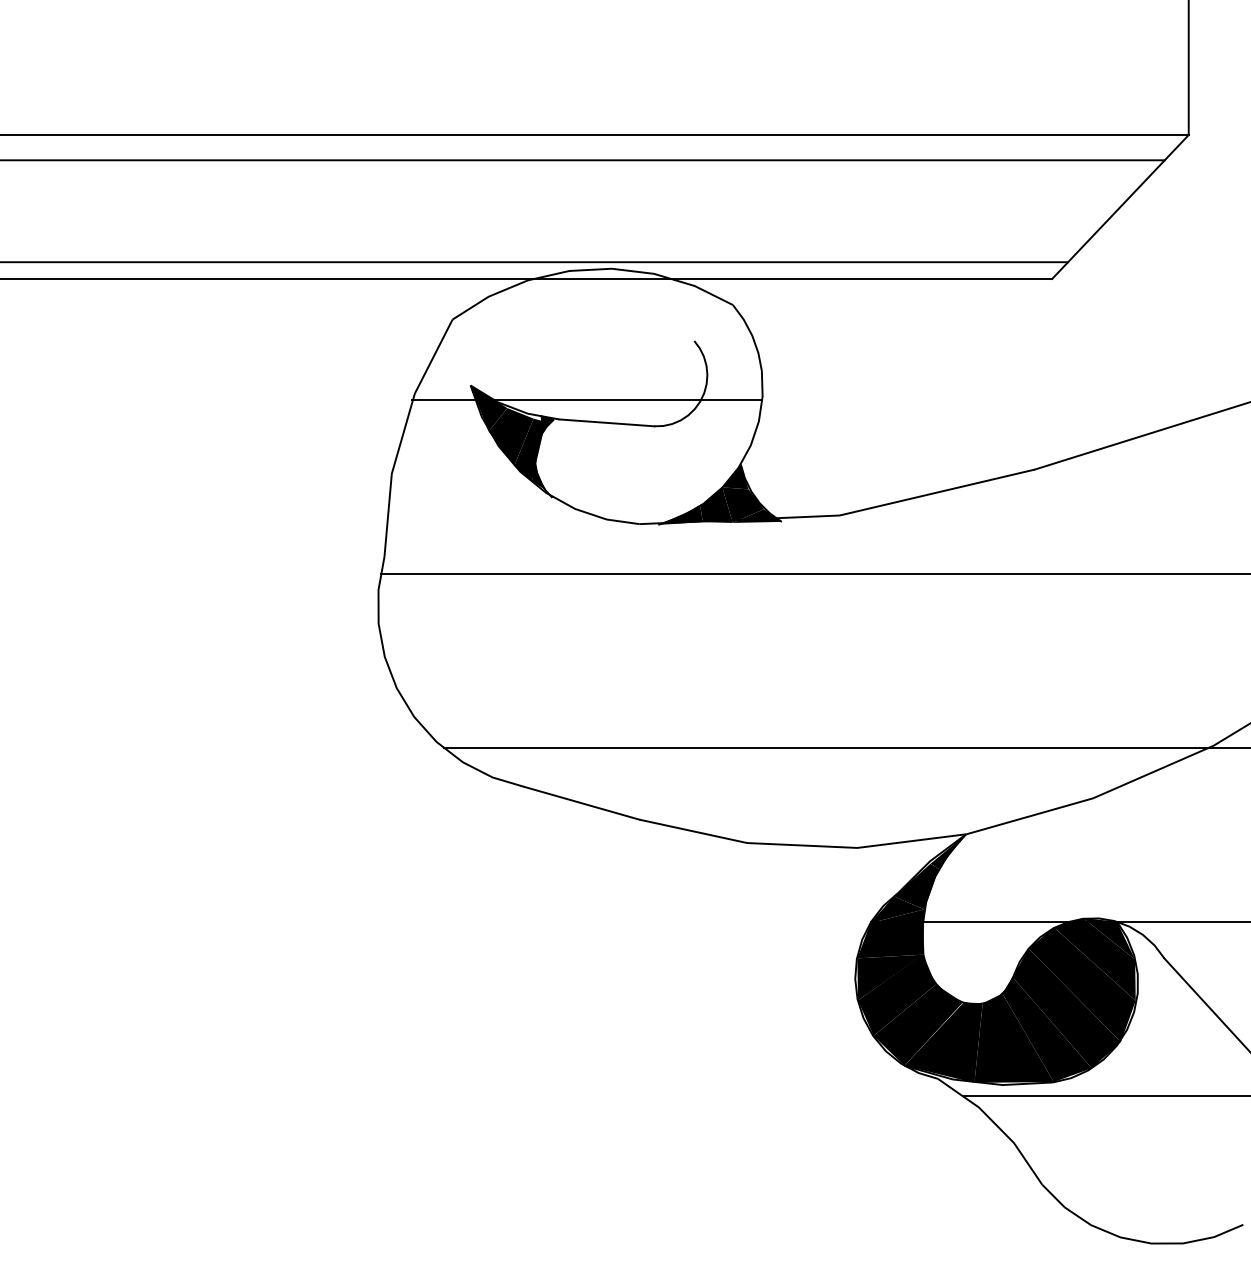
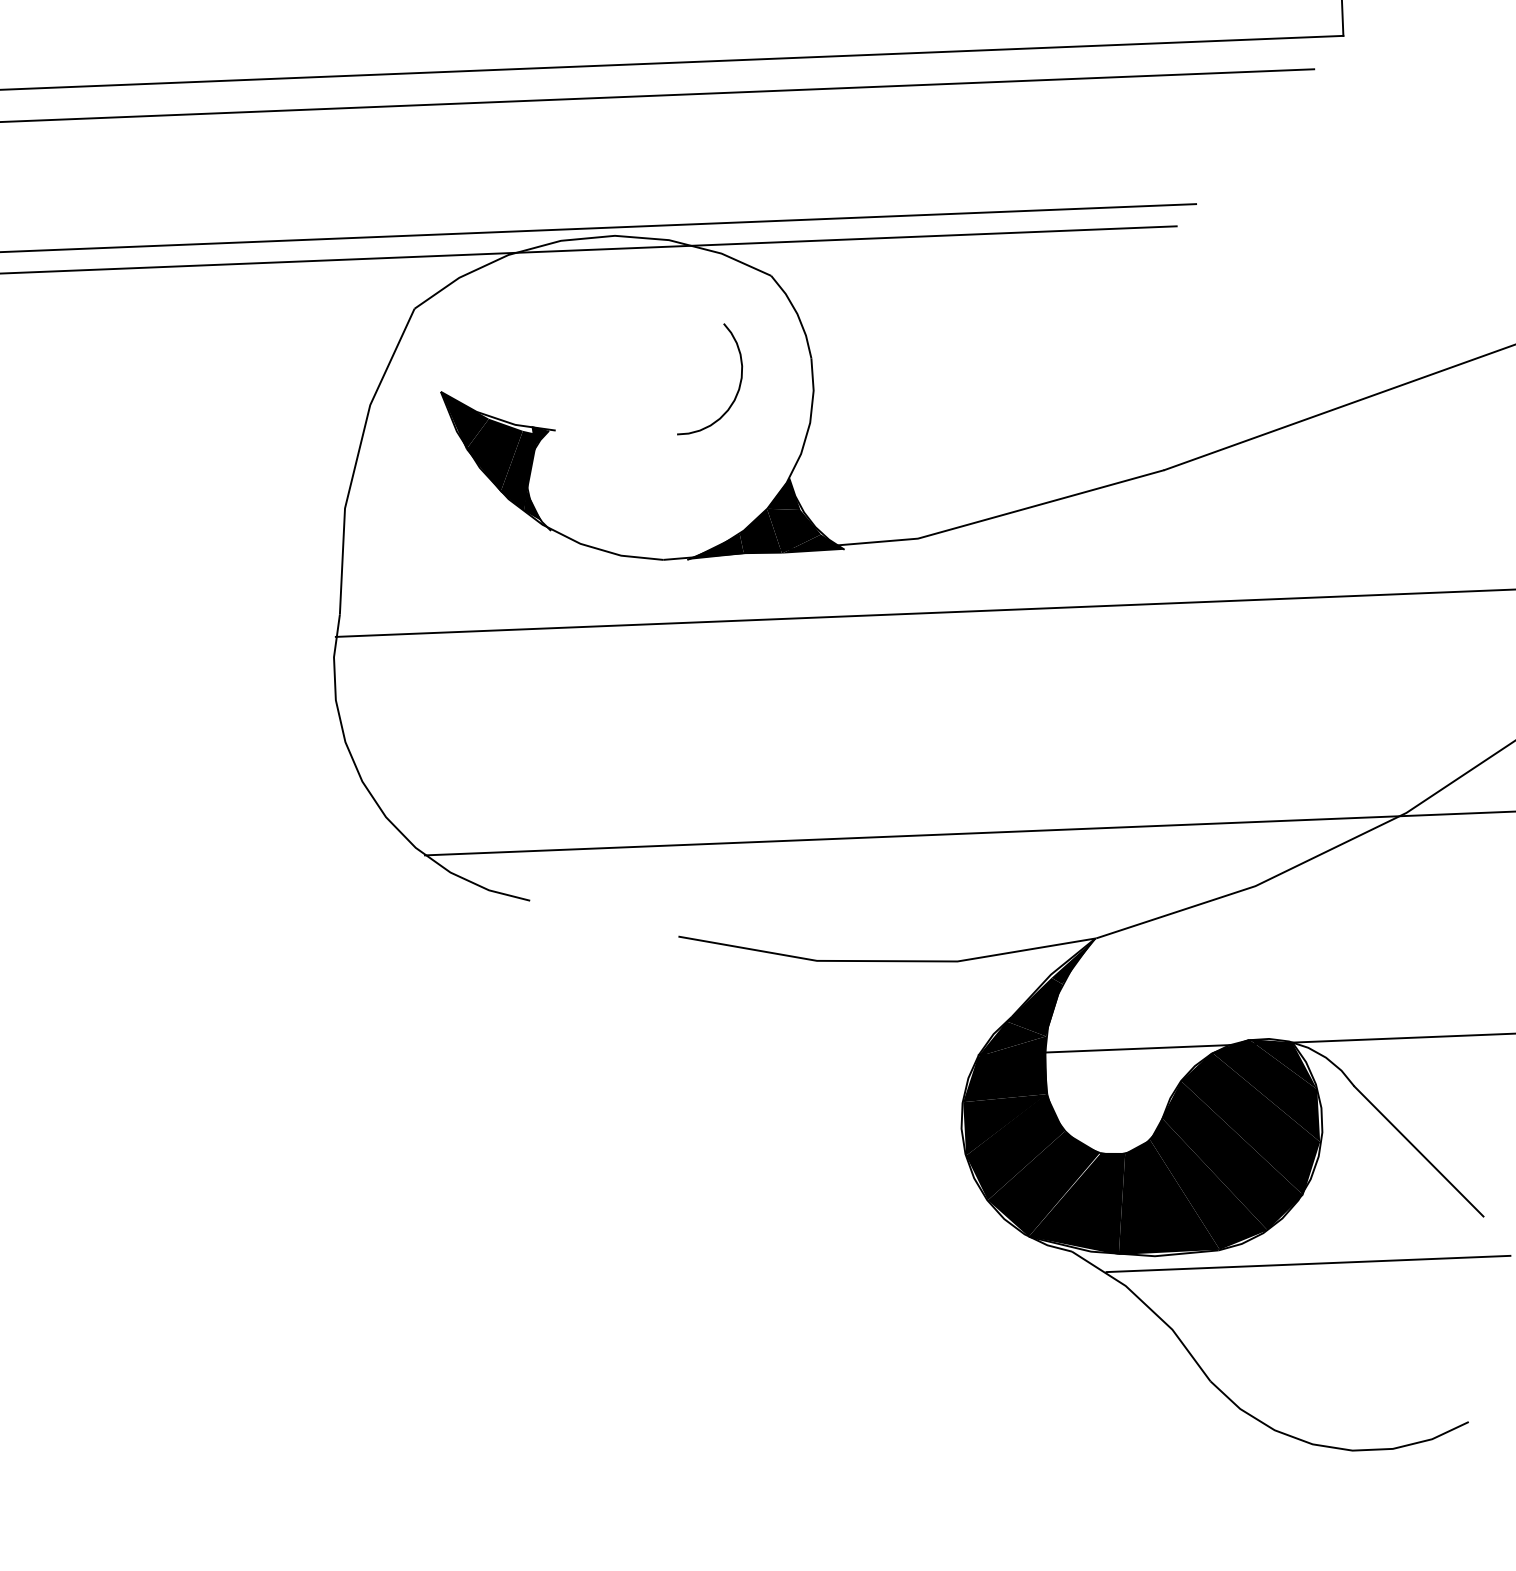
line: (1120, 206) -> (1260, 130), removed
line: (587, 400) -> (590, 404), removed
line: (606, 422) -> (616, 432), removed
line: (581, 802) -> (603, 917), removed

